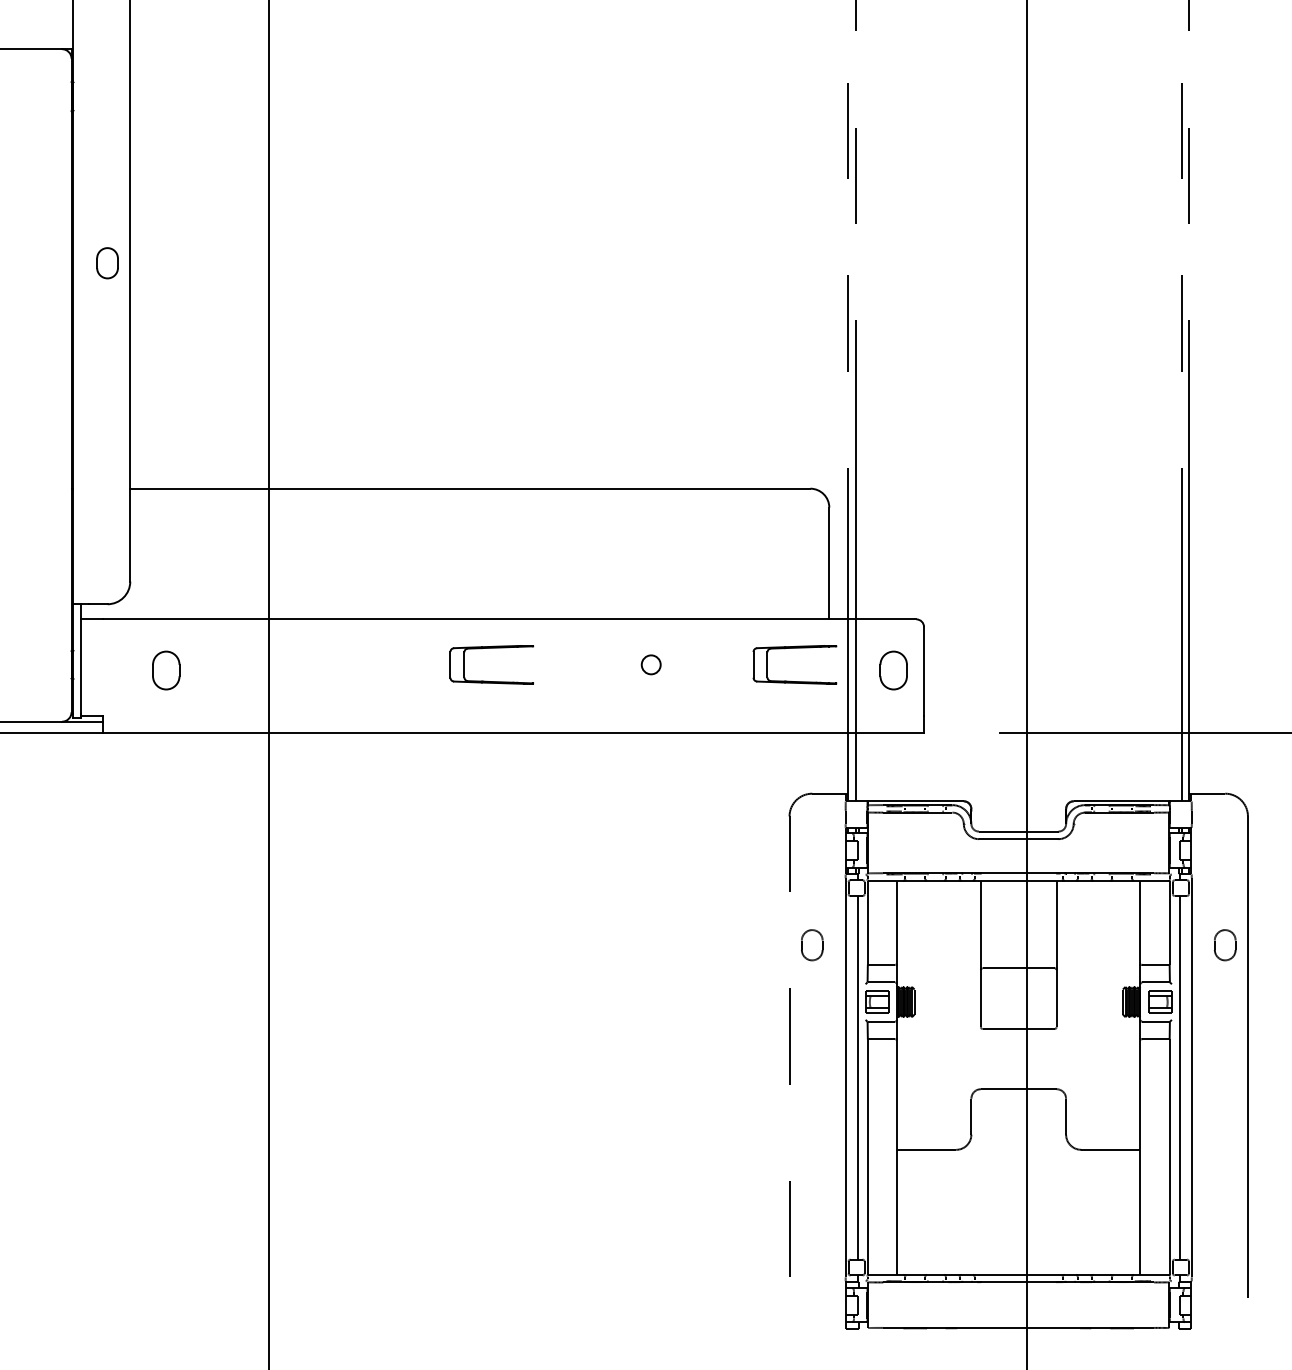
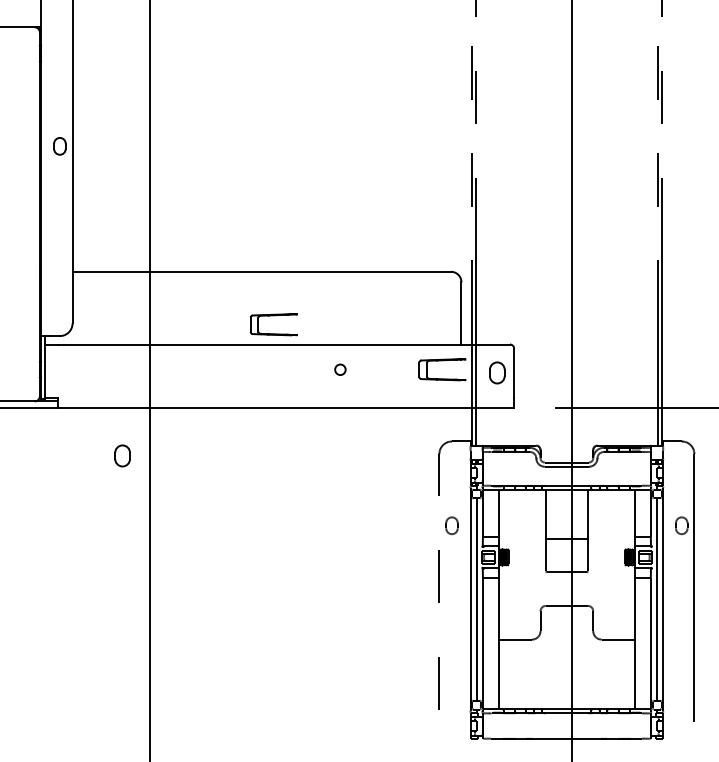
part: (491, 649) -> (273, 316), moved
circle: (651, 664) -> (340, 369), moved
part: (166, 669) -> (122, 455), moved

